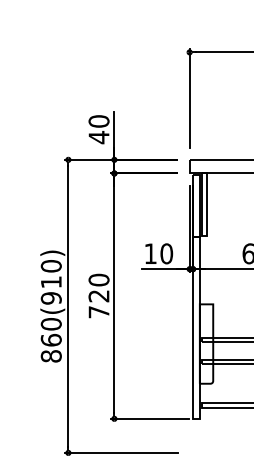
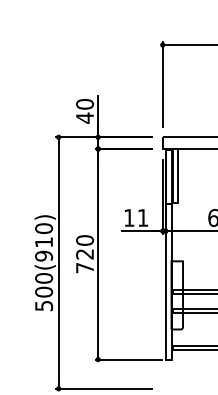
text: (166, 253) -> (142, 217), 10 -> 11
text: (51, 347) -> (44, 298), 860(910) -> 500(910)

